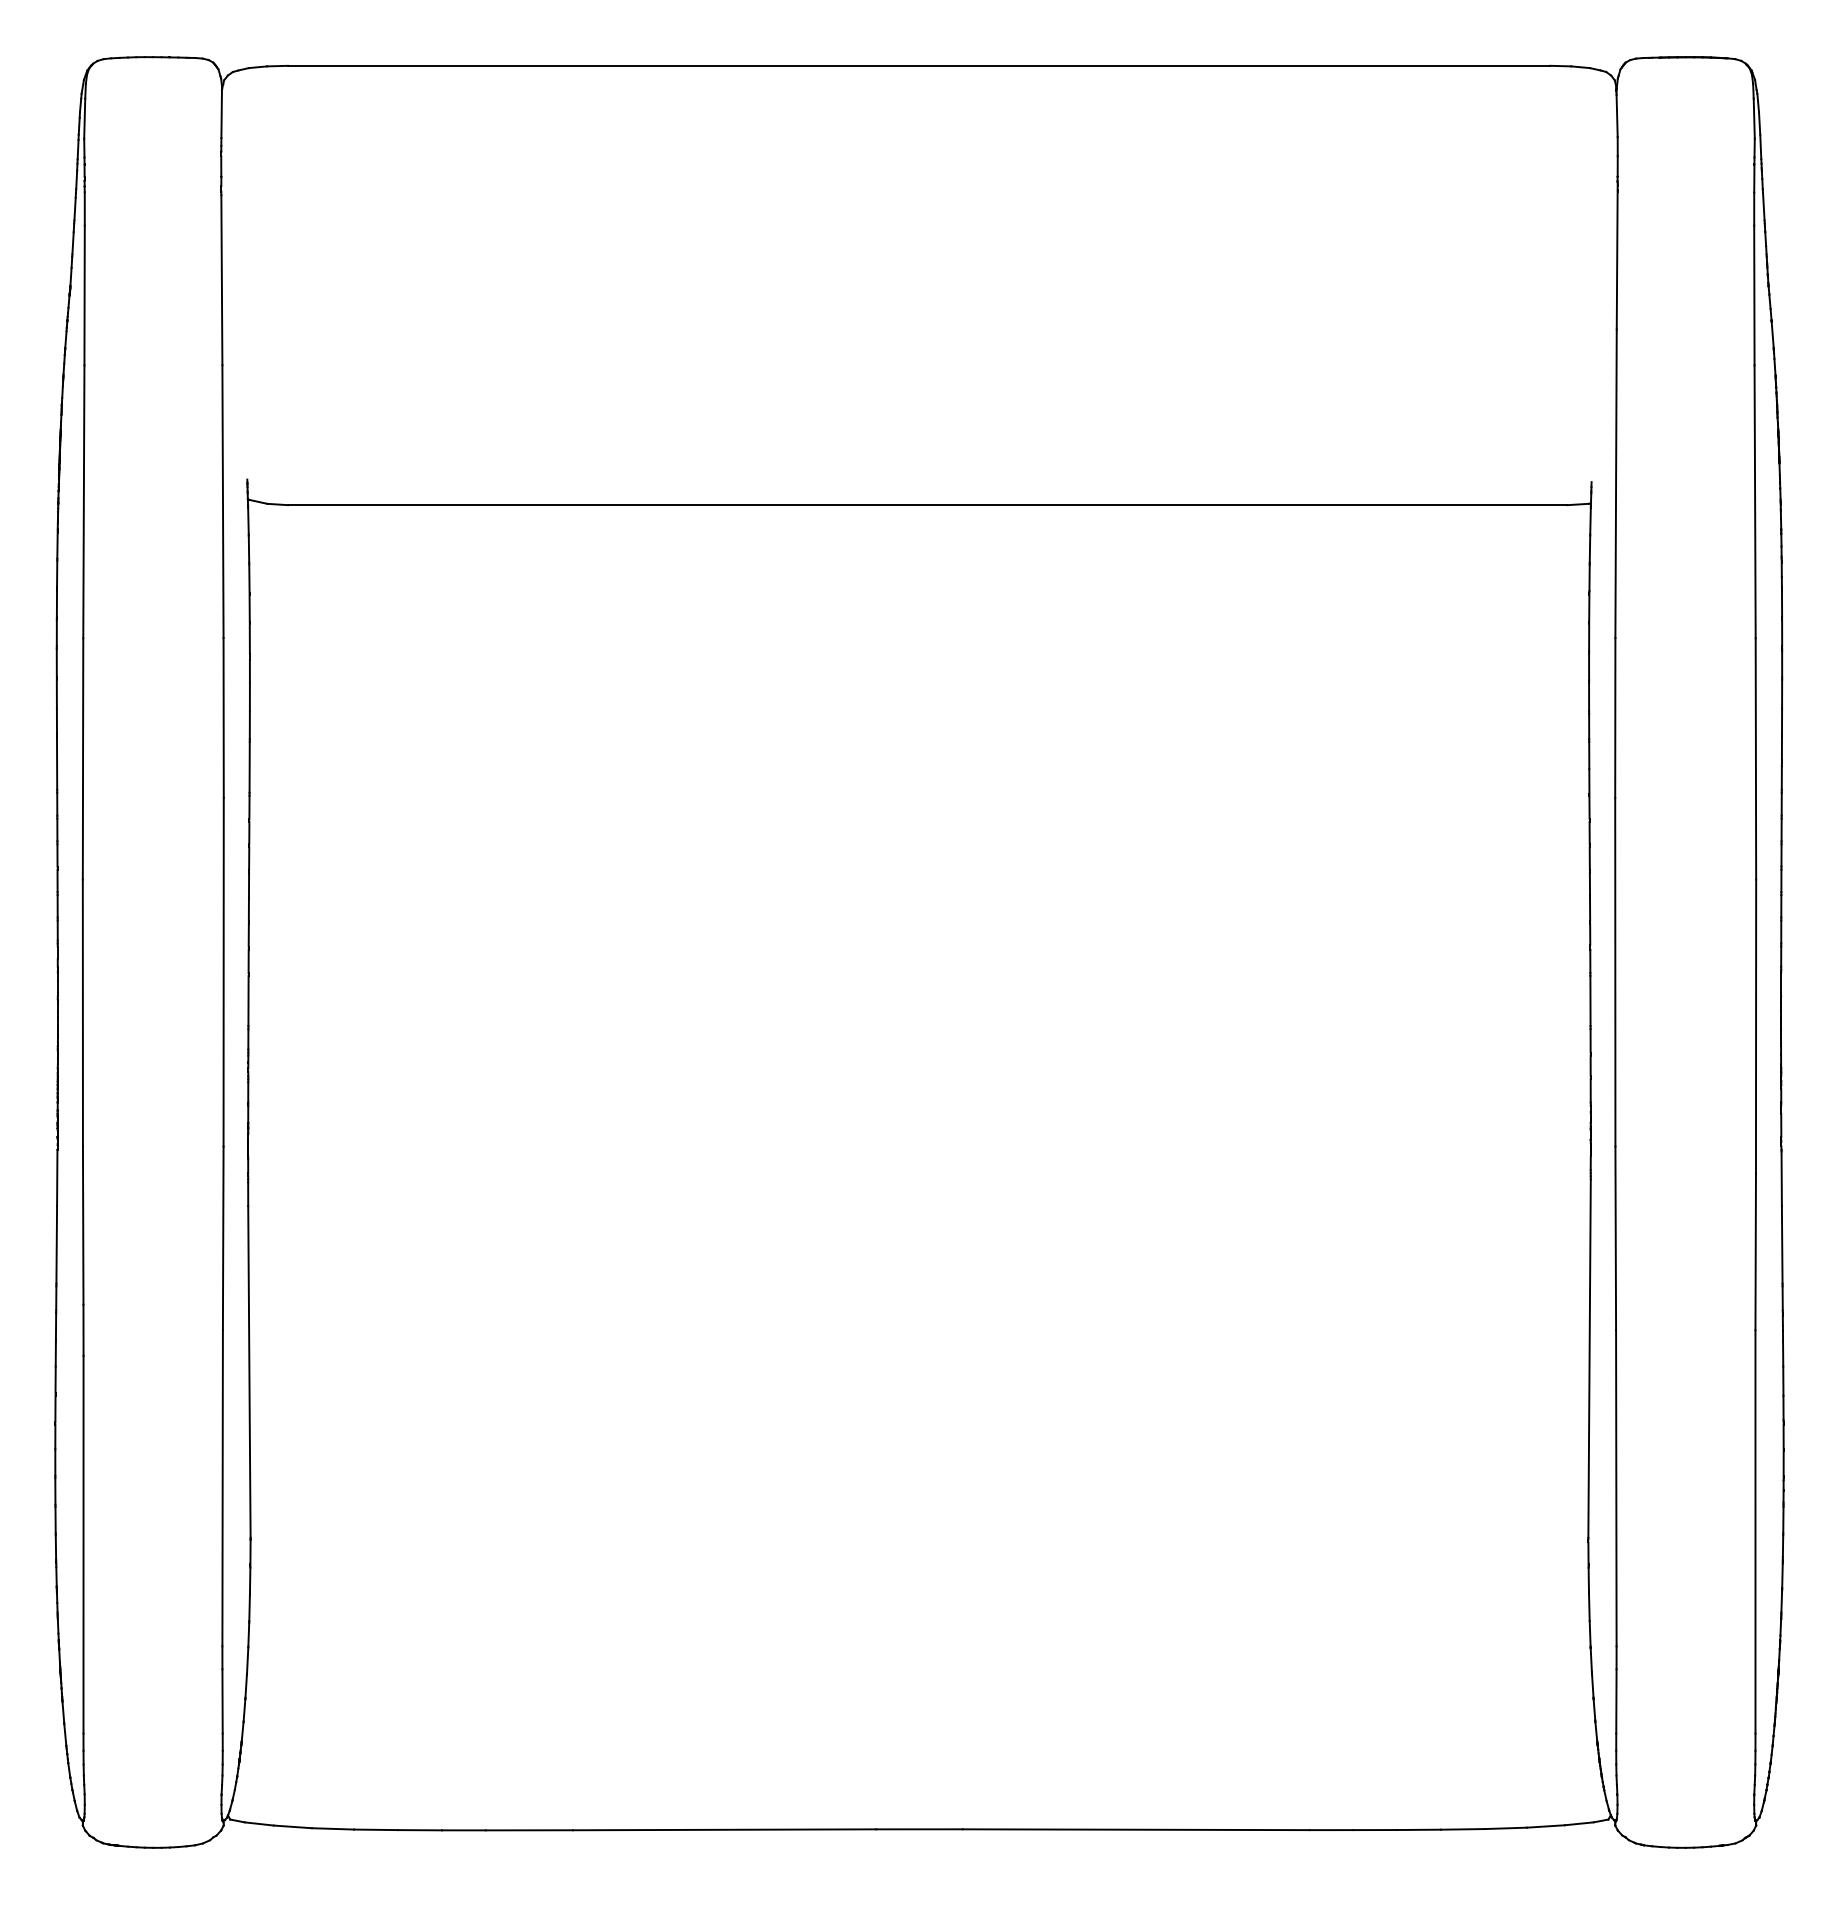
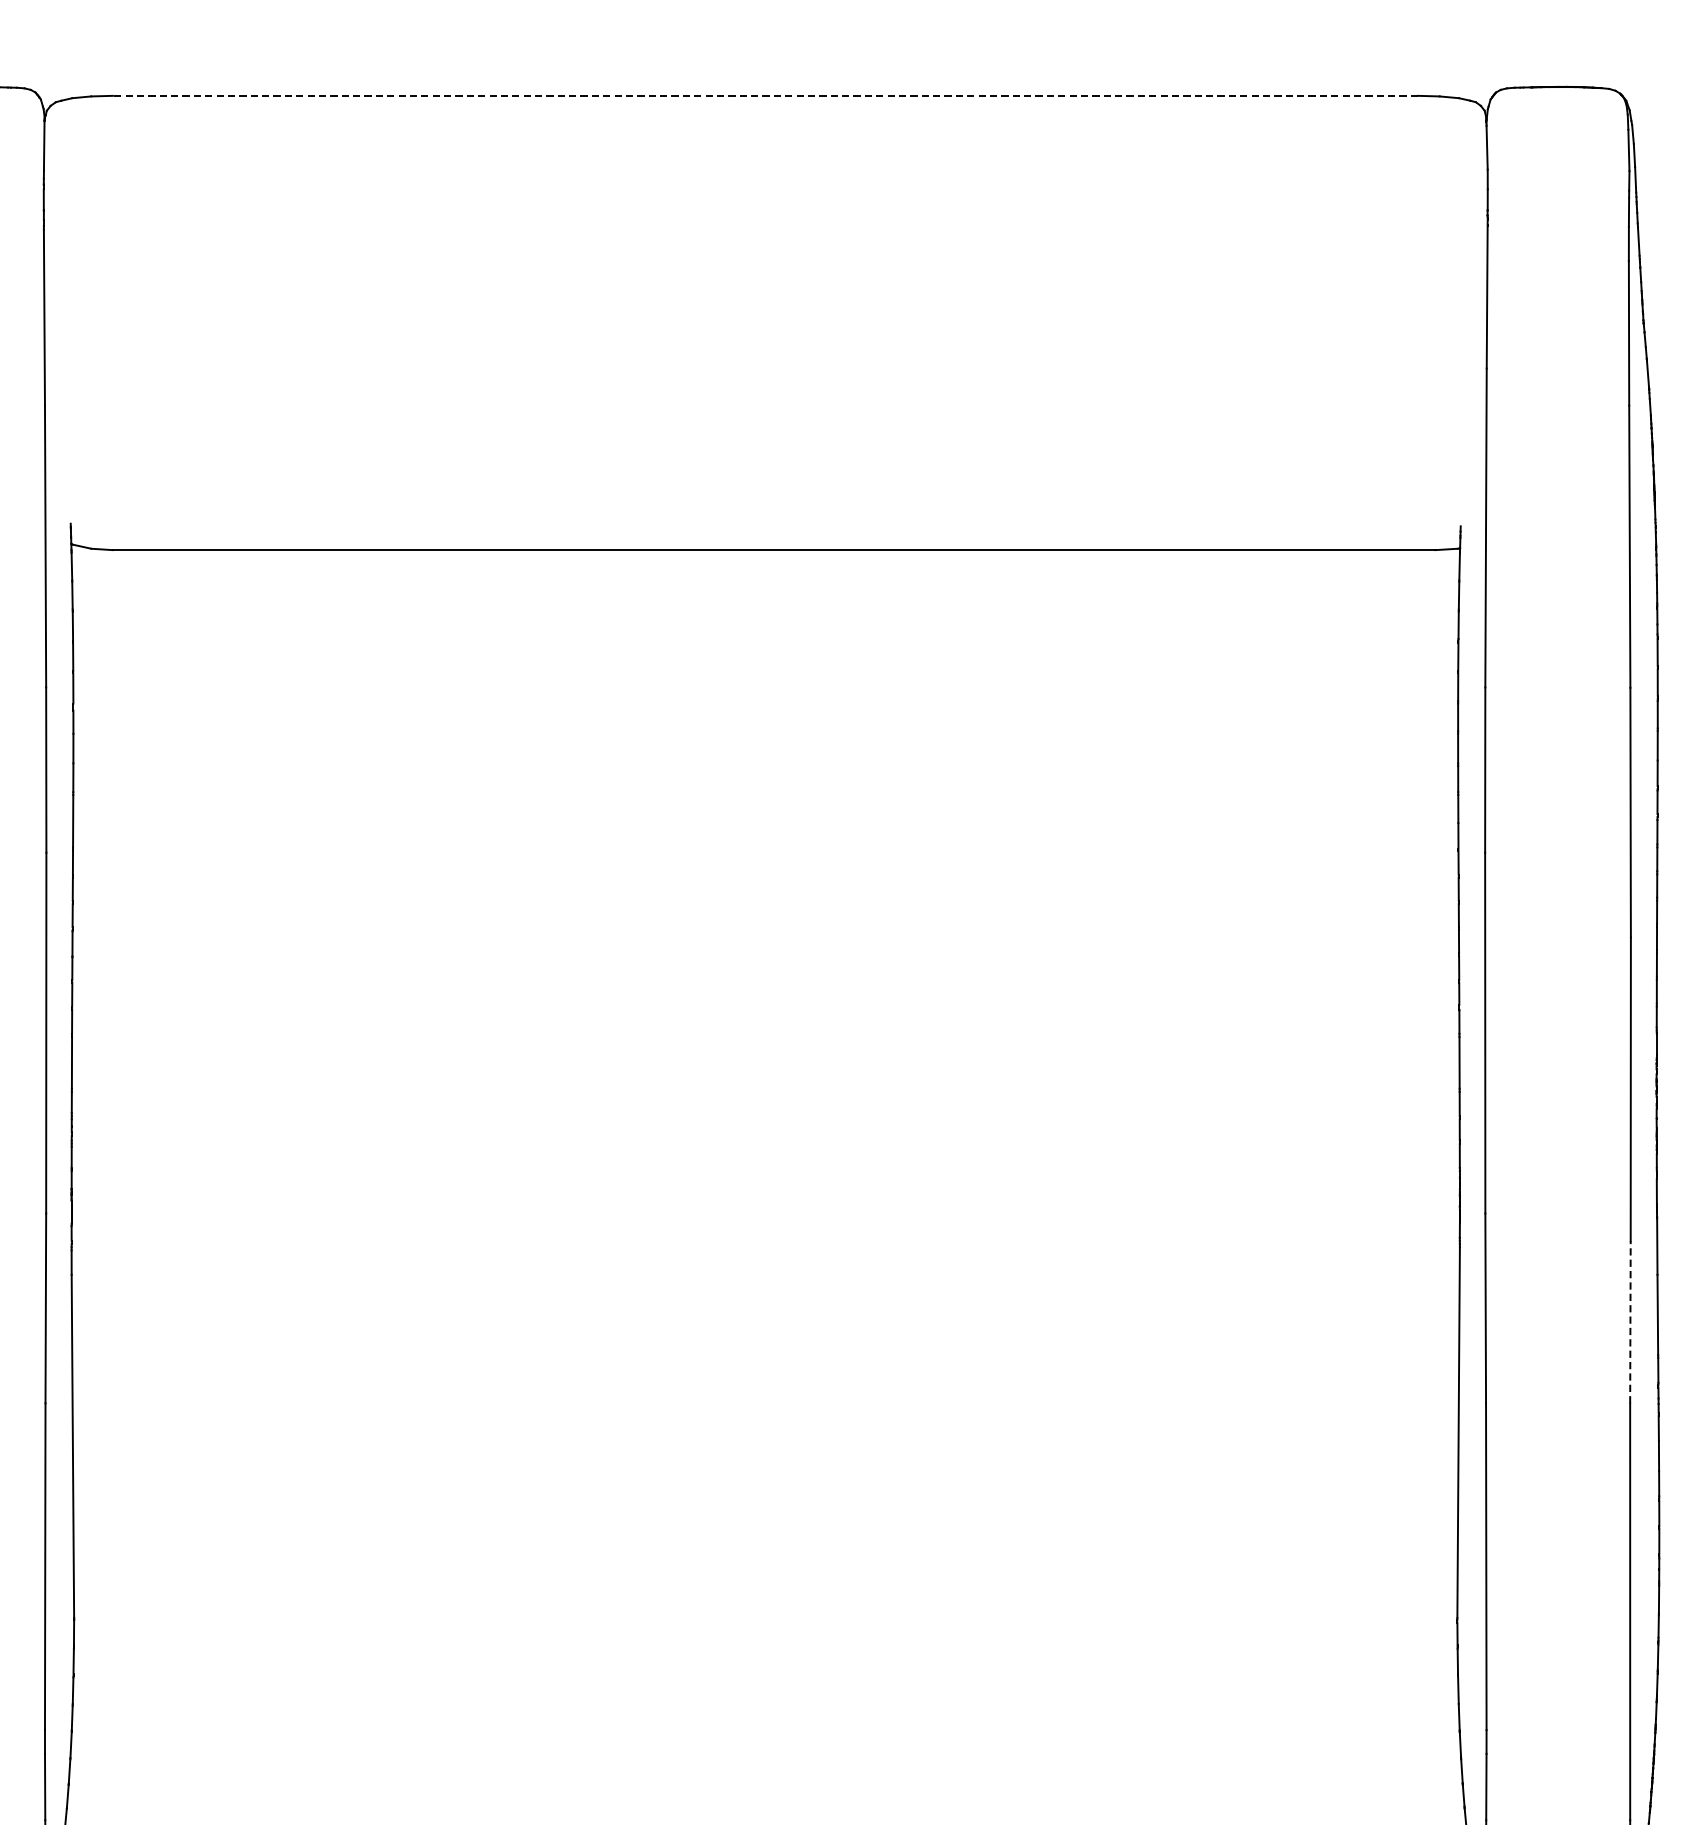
line: (918, 65) -> (764, 95), solid -> dashed
line: (1755, 1251) -> (1630, 1321), solid -> dashed

